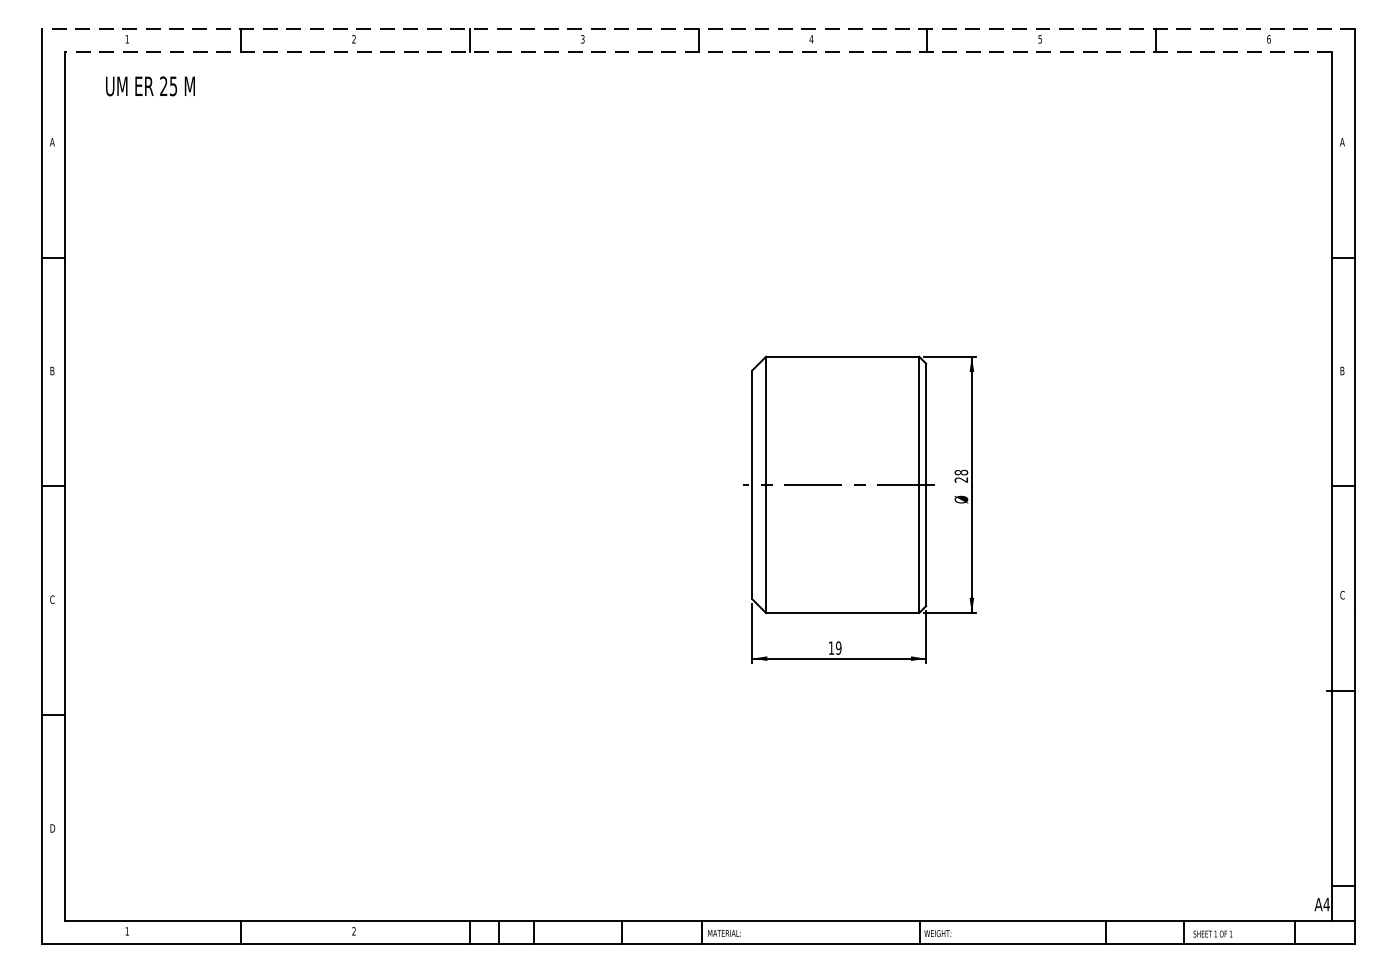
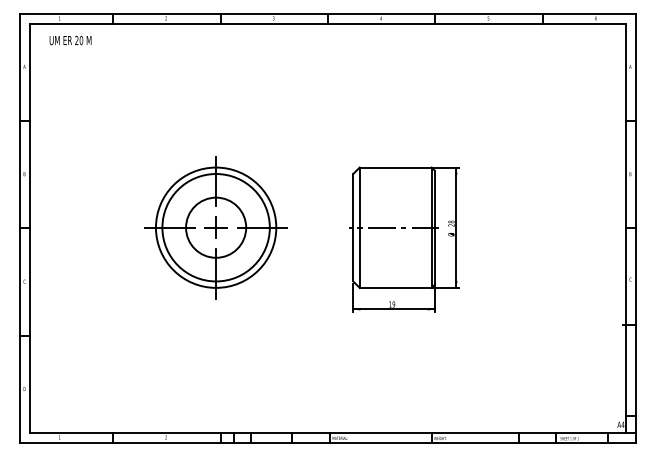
line: (697, 28) -> (327, 13), dashed -> solid
line: (697, 52) -> (327, 24), dashed -> solid
text: (173, 86) -> (81, 40), 25 -> 20
part: (458, 484) -> (215, 227), added

